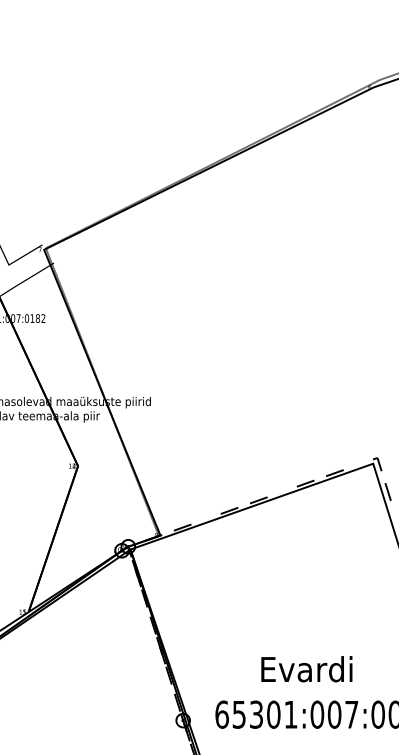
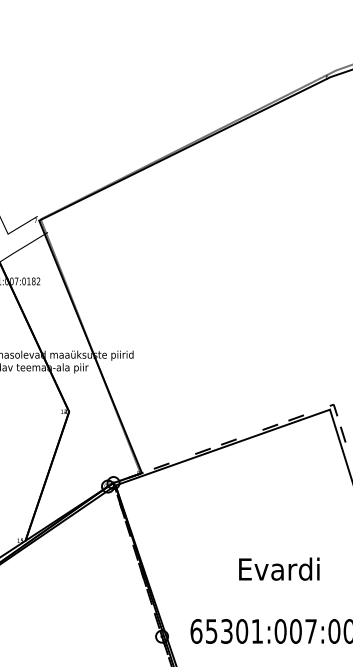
text: (306, 669) -> (278, 569), moved

